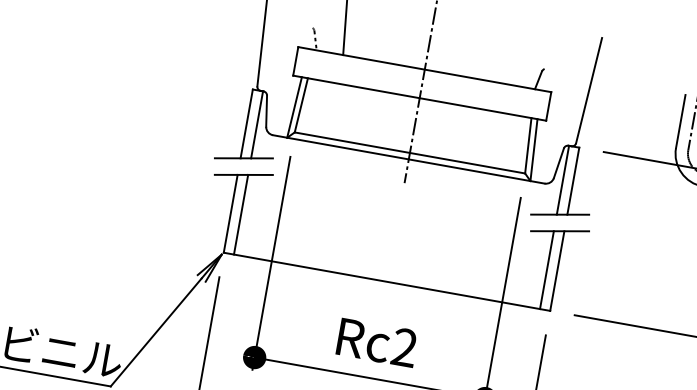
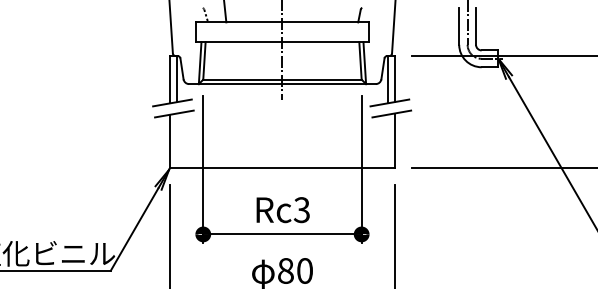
line: (241, 214) -> (177, 140), removed
line: (546, 270) -> (387, 141), removed
text: (403, 348) -> (301, 210), Rc2 -> Rc3

